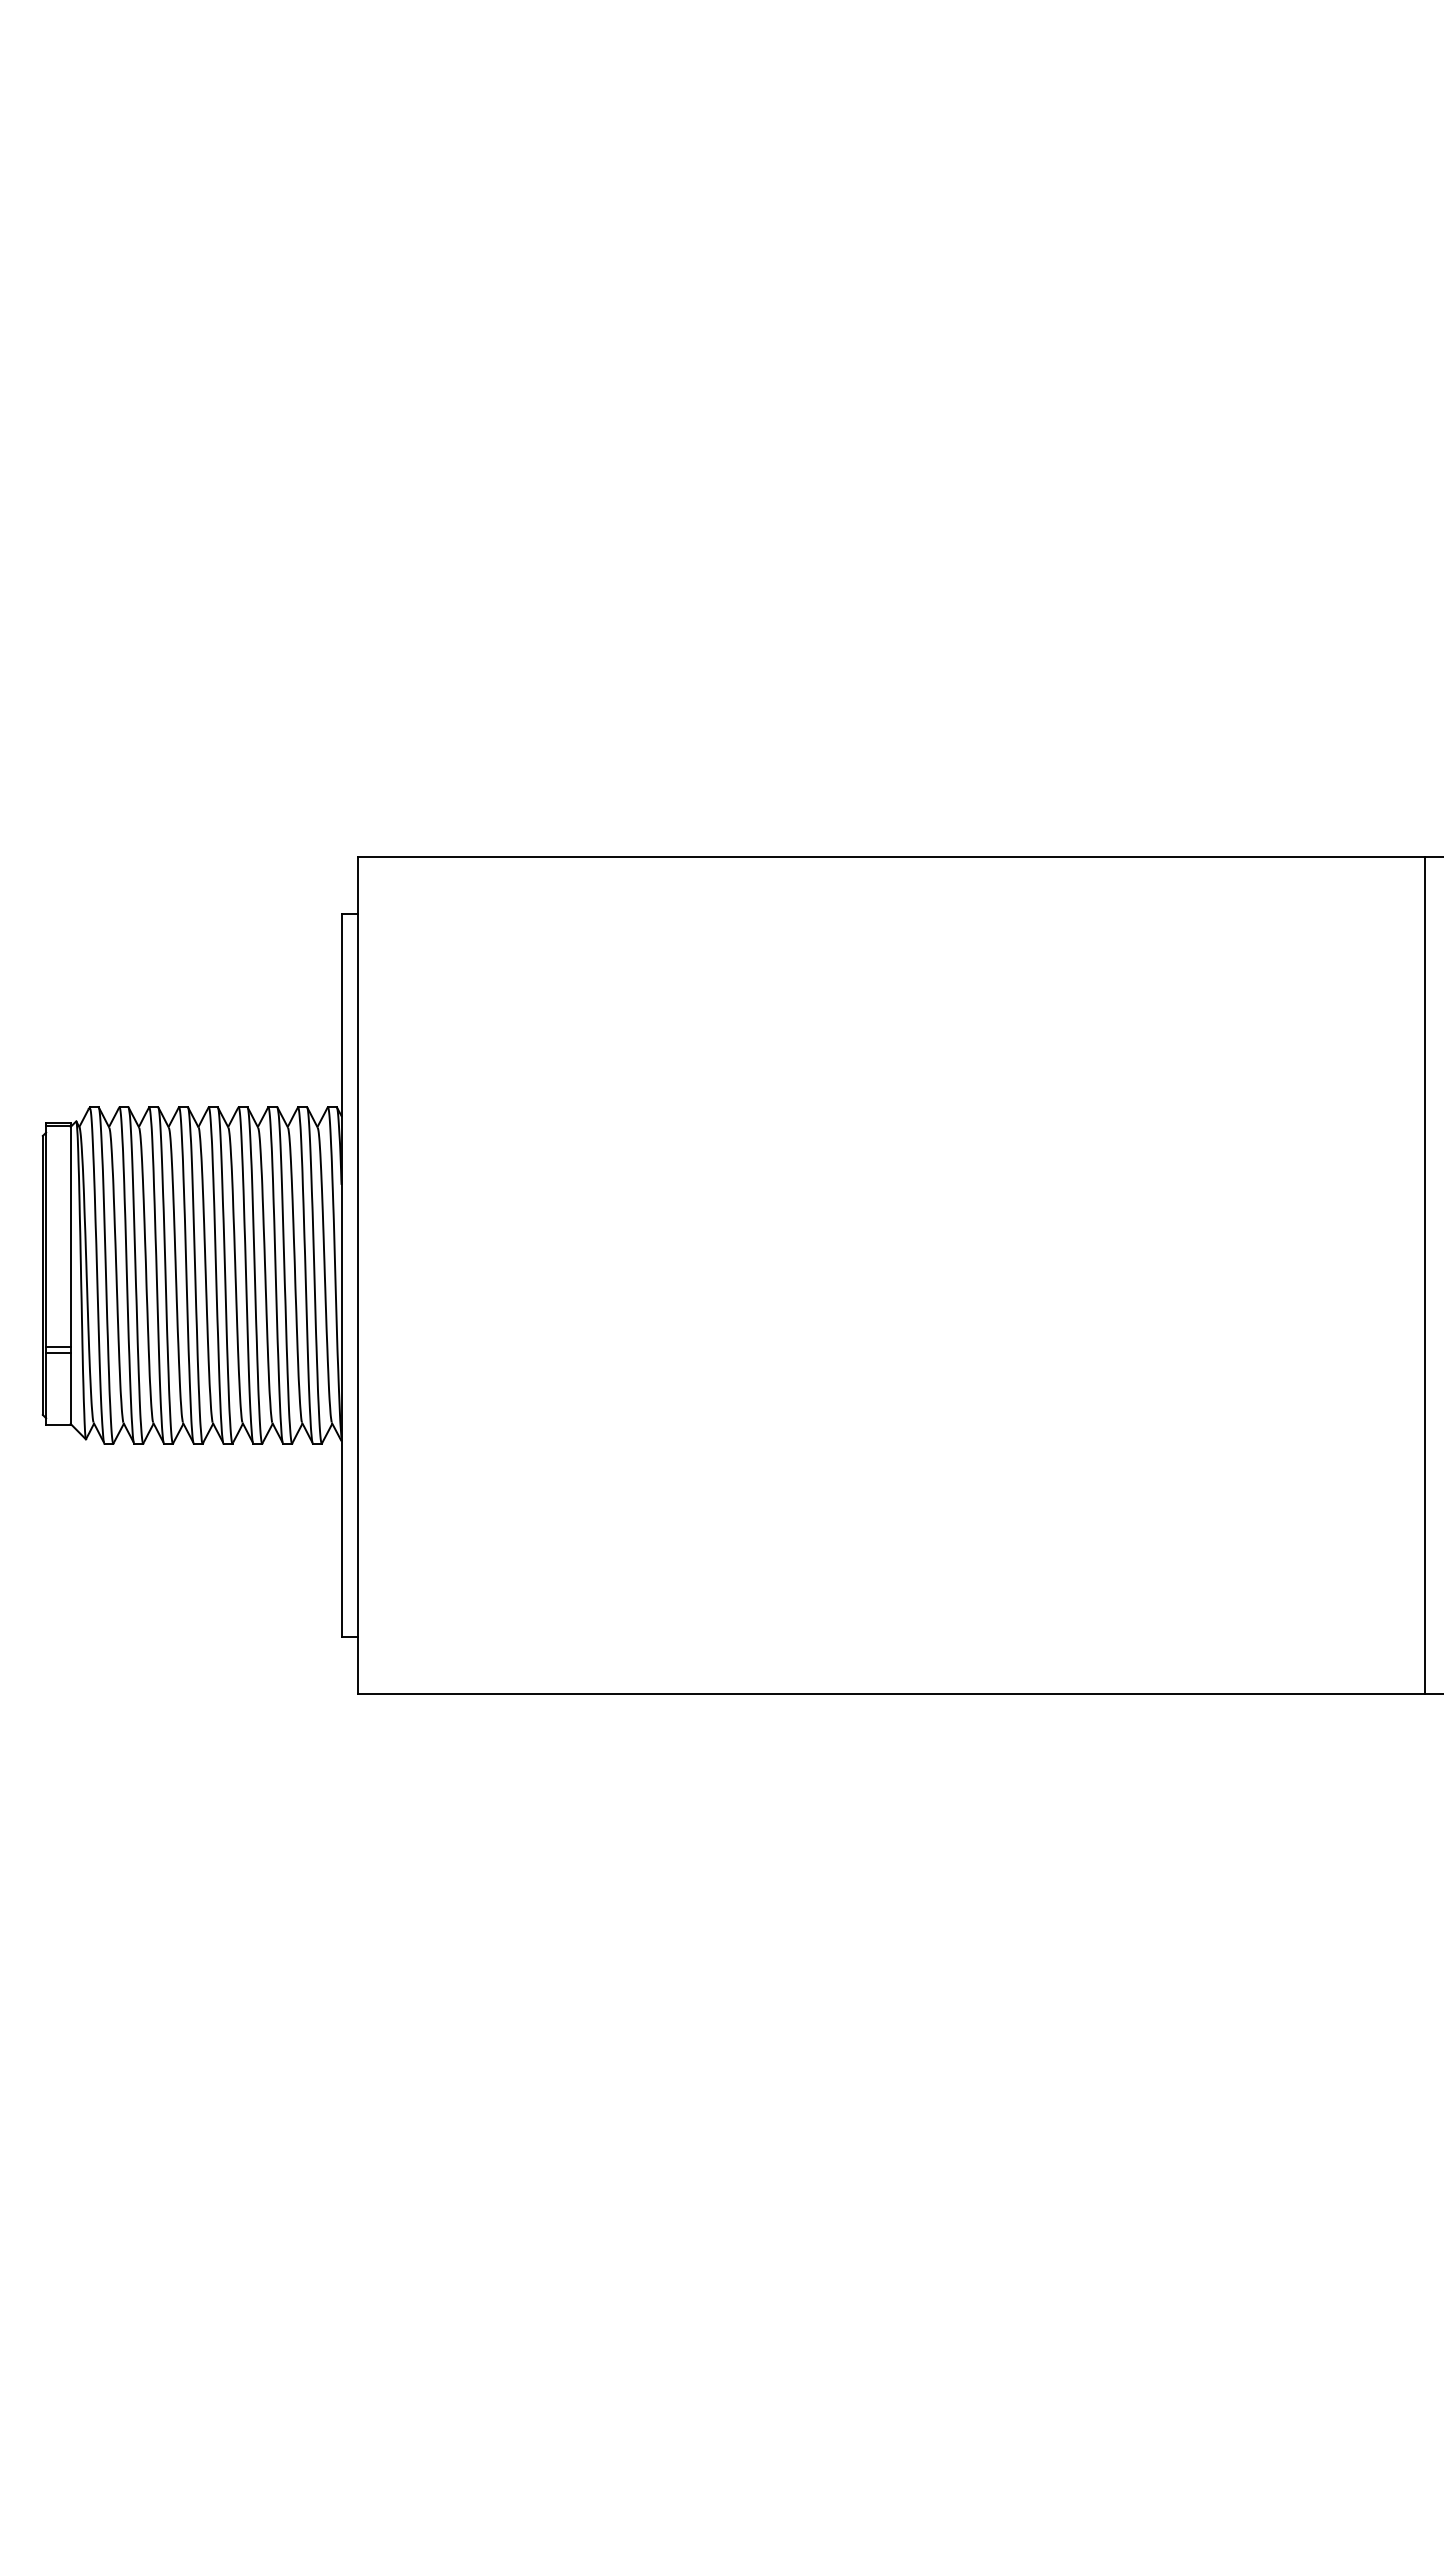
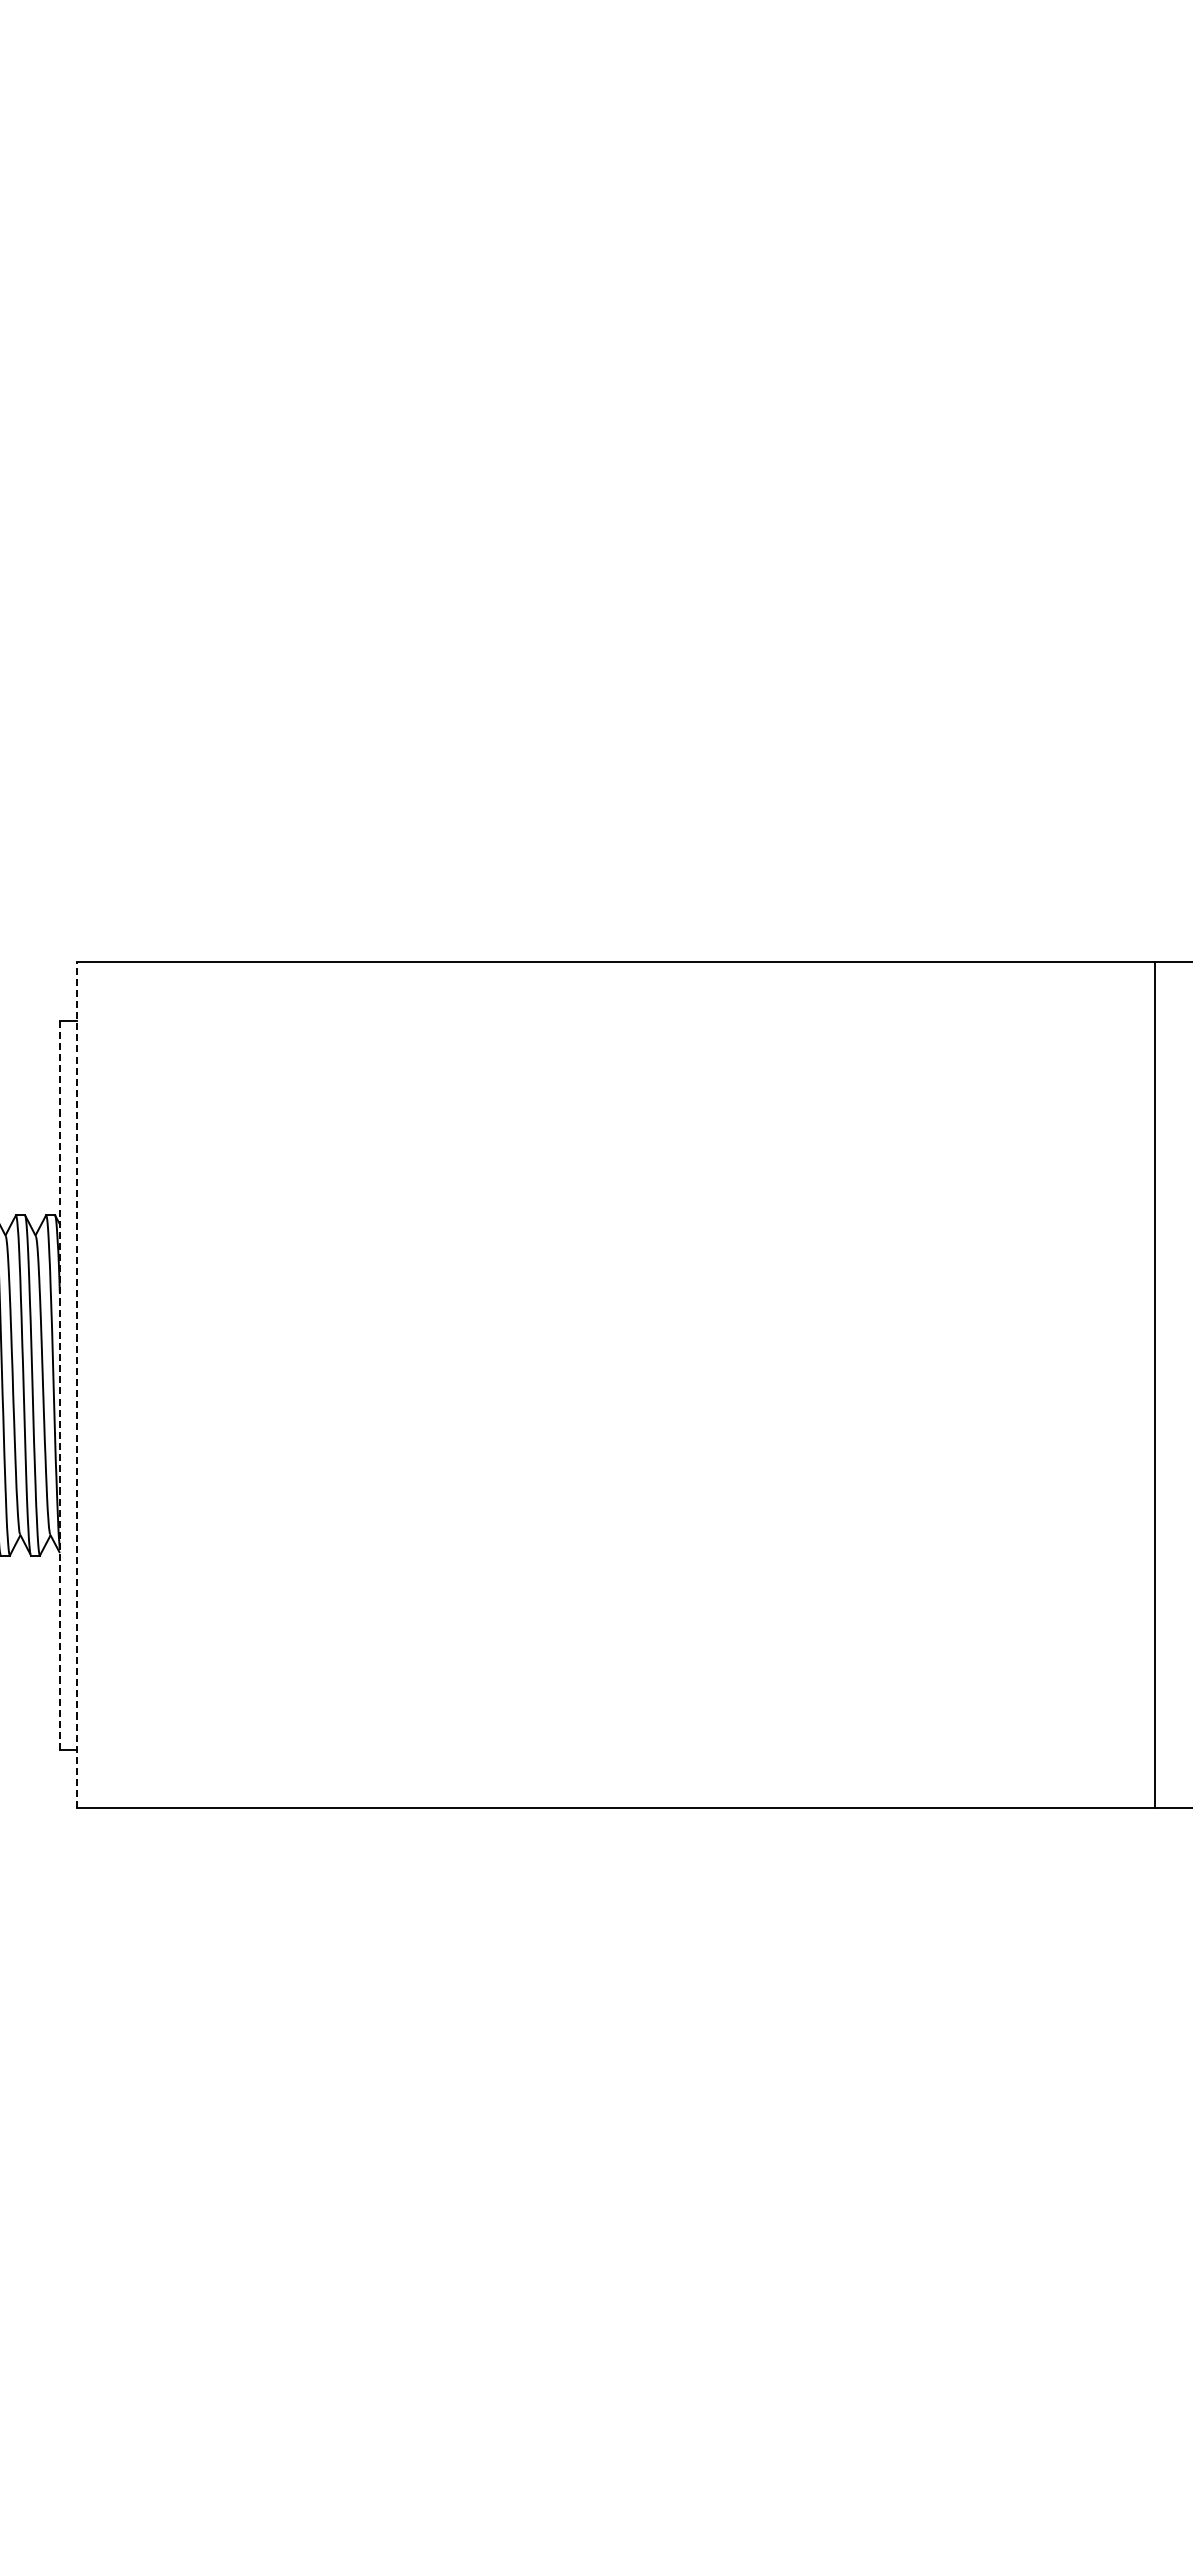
line: (341, 1275) -> (59, 1385), solid -> dashed
line: (357, 1275) -> (76, 1385), solid -> dashed

